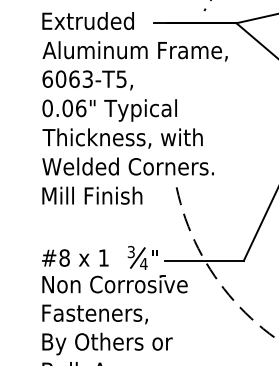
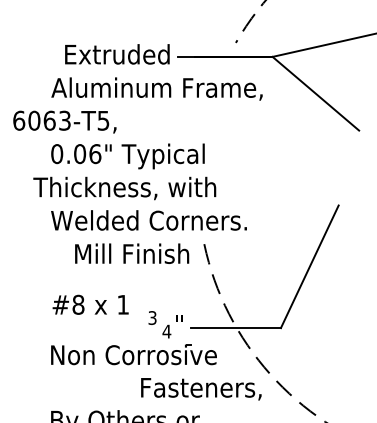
text: (88, 21) -> (117, 54), moved
text: (87, 79) -> (64, 121), moved
text: (122, 138) -> (124, 188), moved
text: (92, 195) -> (132, 253), moved
text: (75, 257) -> (90, 304), moved
line: (137, 257) -> (159, 324), removed
text: (95, 314) -> (201, 389), moved

